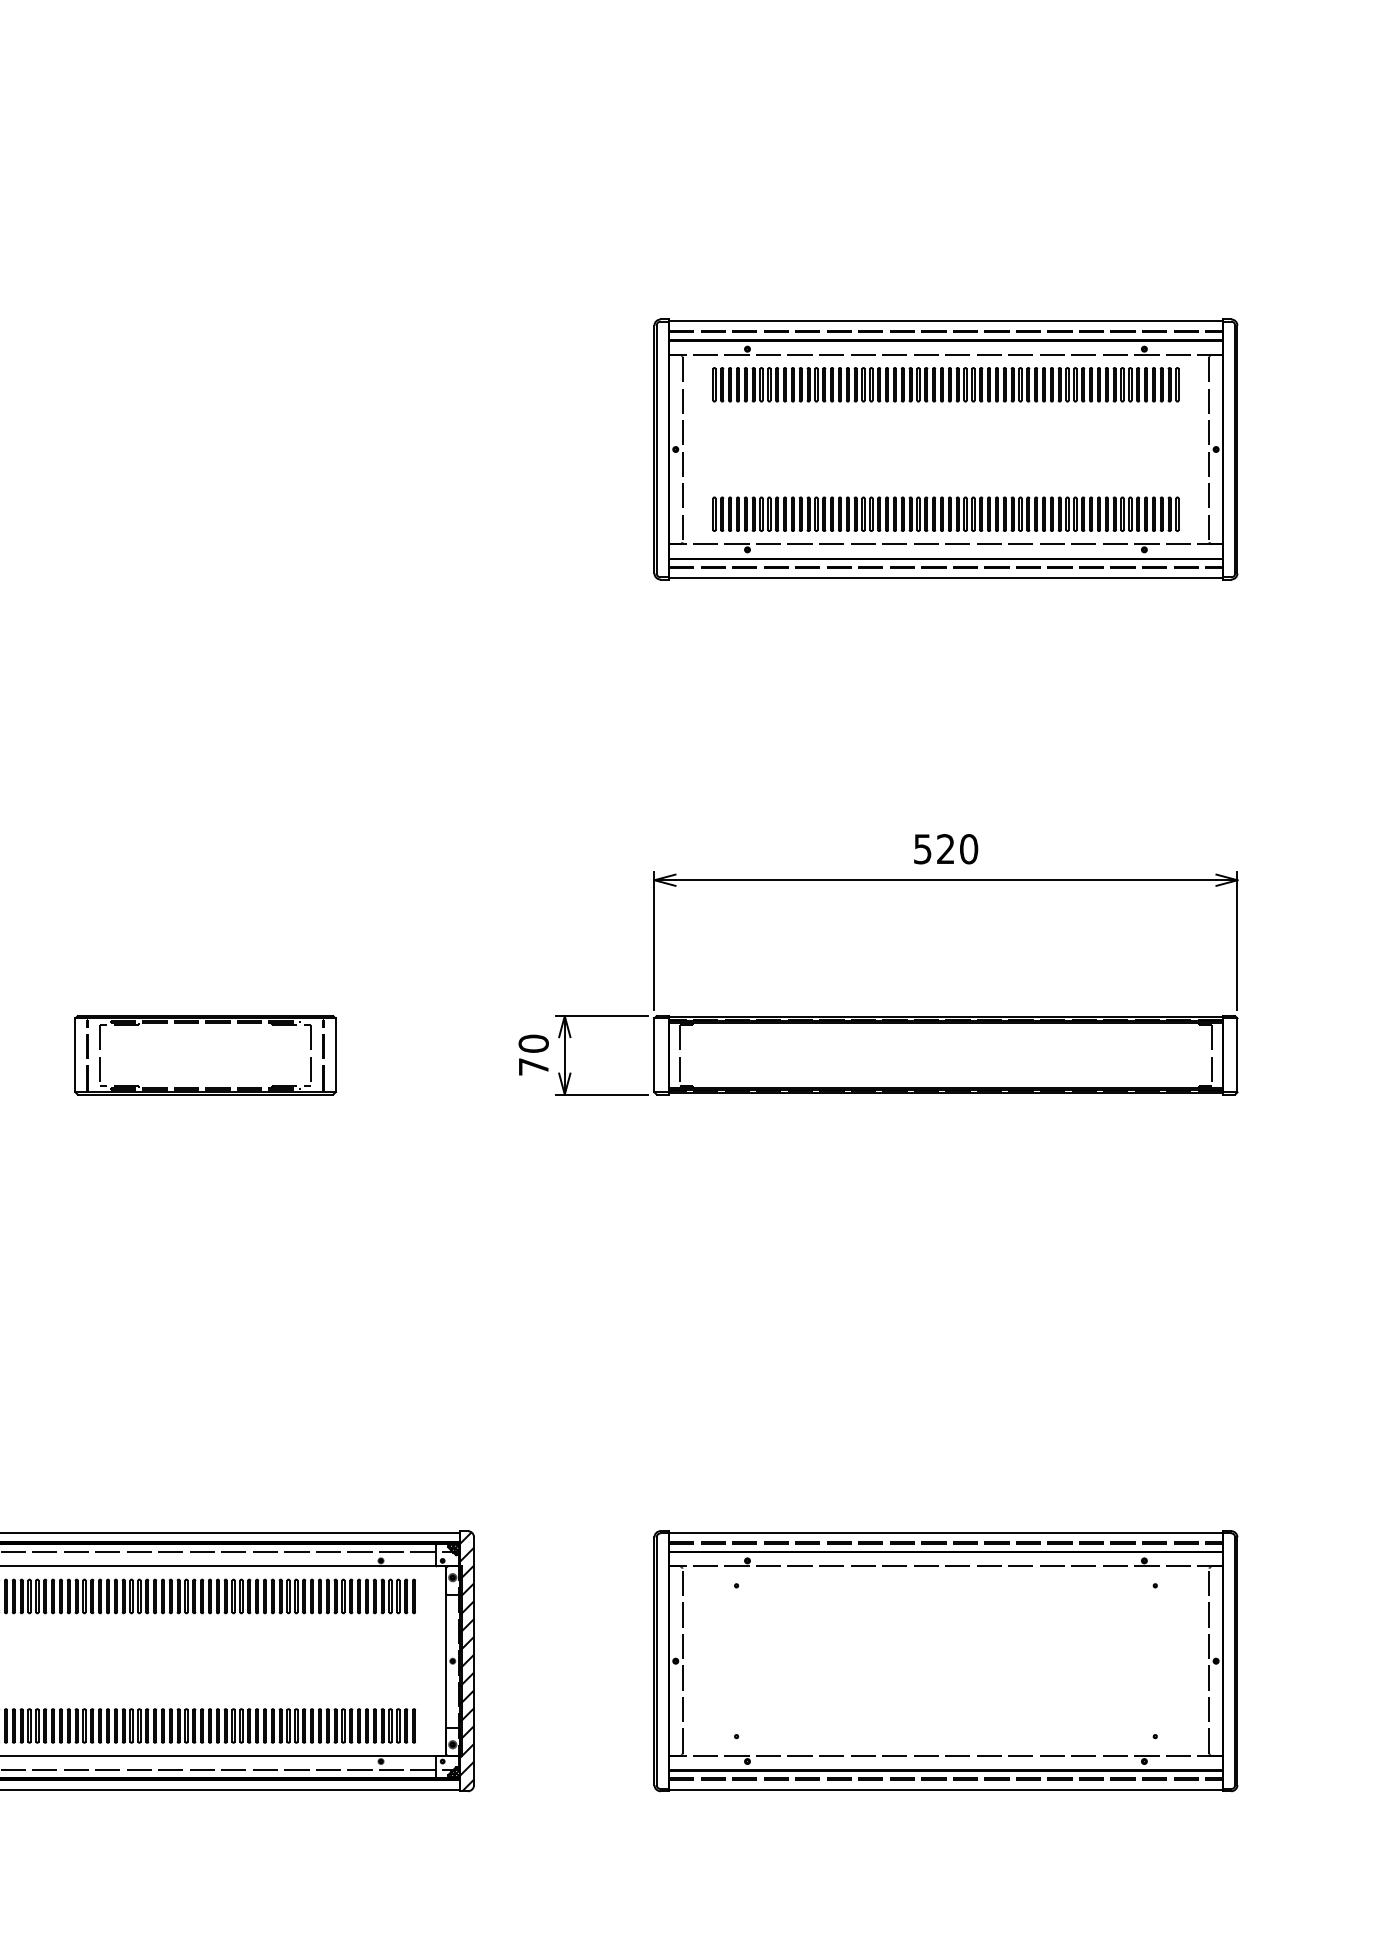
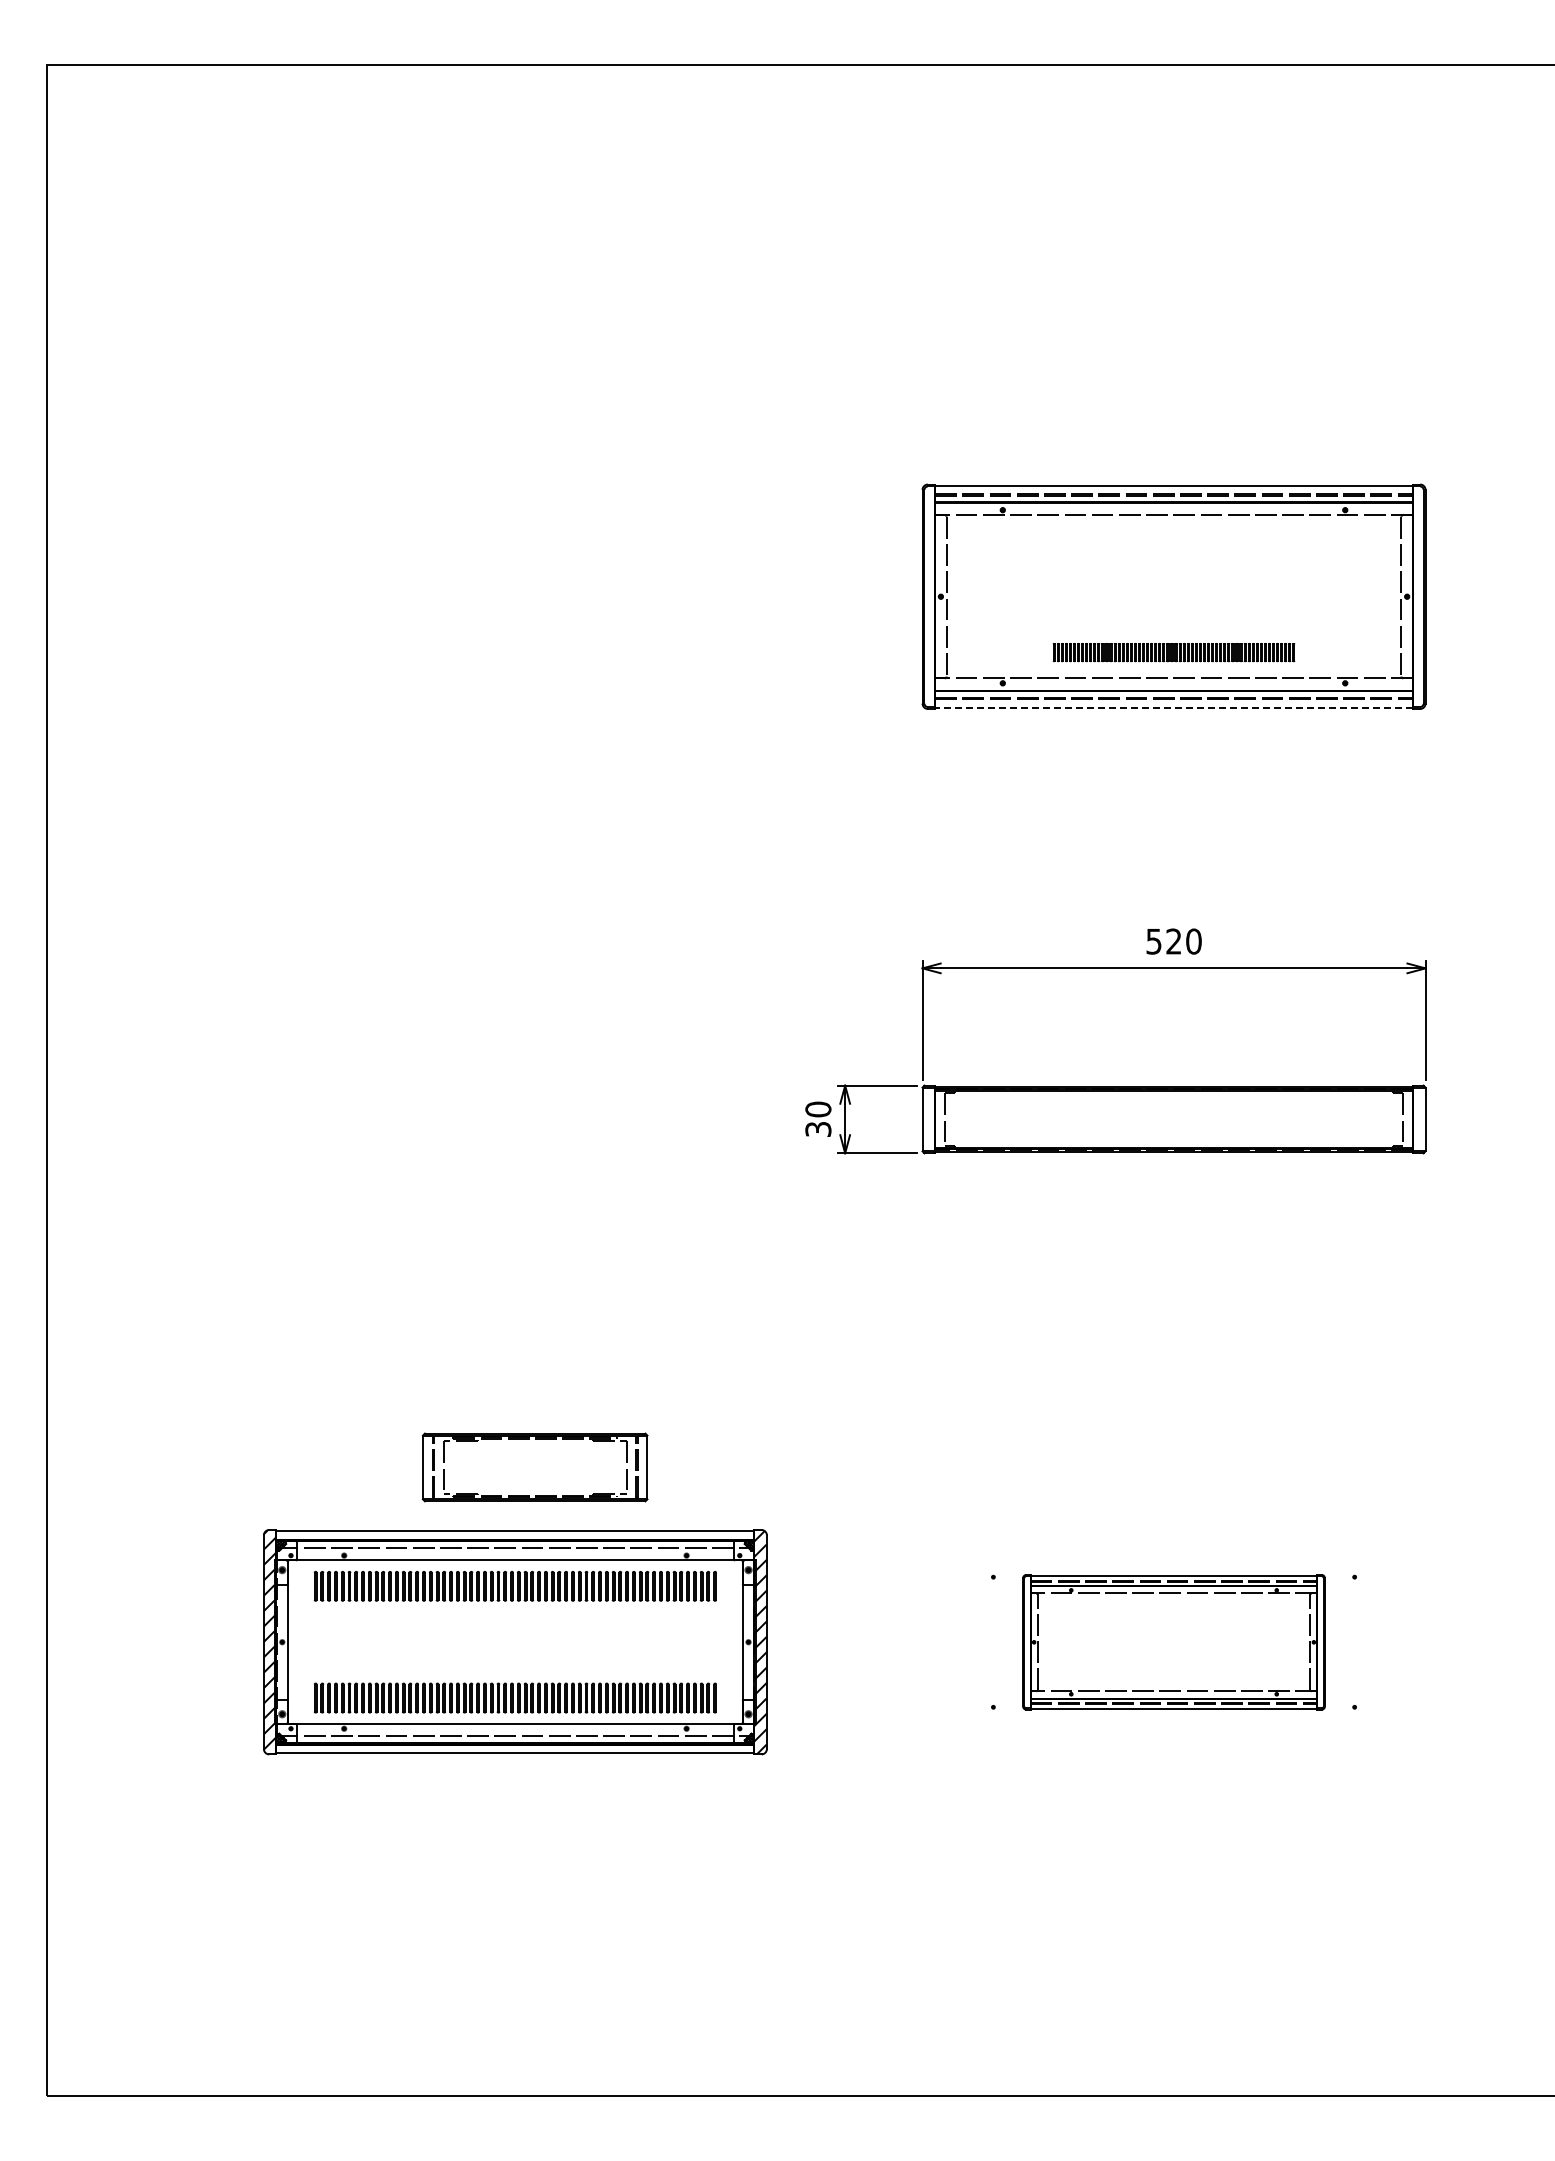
part: (945, 384) -> (1173, 540), removed
part: (945, 514) -> (1173, 652), size x0.6
line: (946, 577) -> (1174, 707), solid -> dashed
part: (204, 1055) -> (534, 1467), moved
text: (533, 1066) -> (818, 1129), 70 -> 30
part: (945, 1661) -> (1173, 1642), size x0.6

